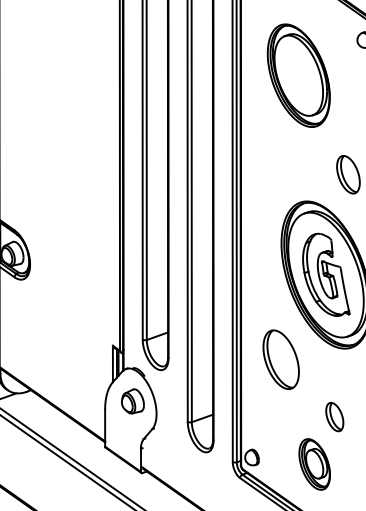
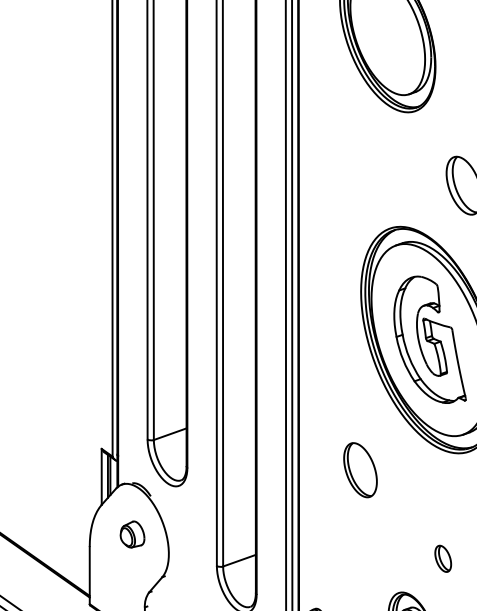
part: (280, 359) -> (359, 470), size x0.6
part: (132, 401) -> (131, 534), size x0.7
part: (334, 417) -> (442, 559), size x0.6

